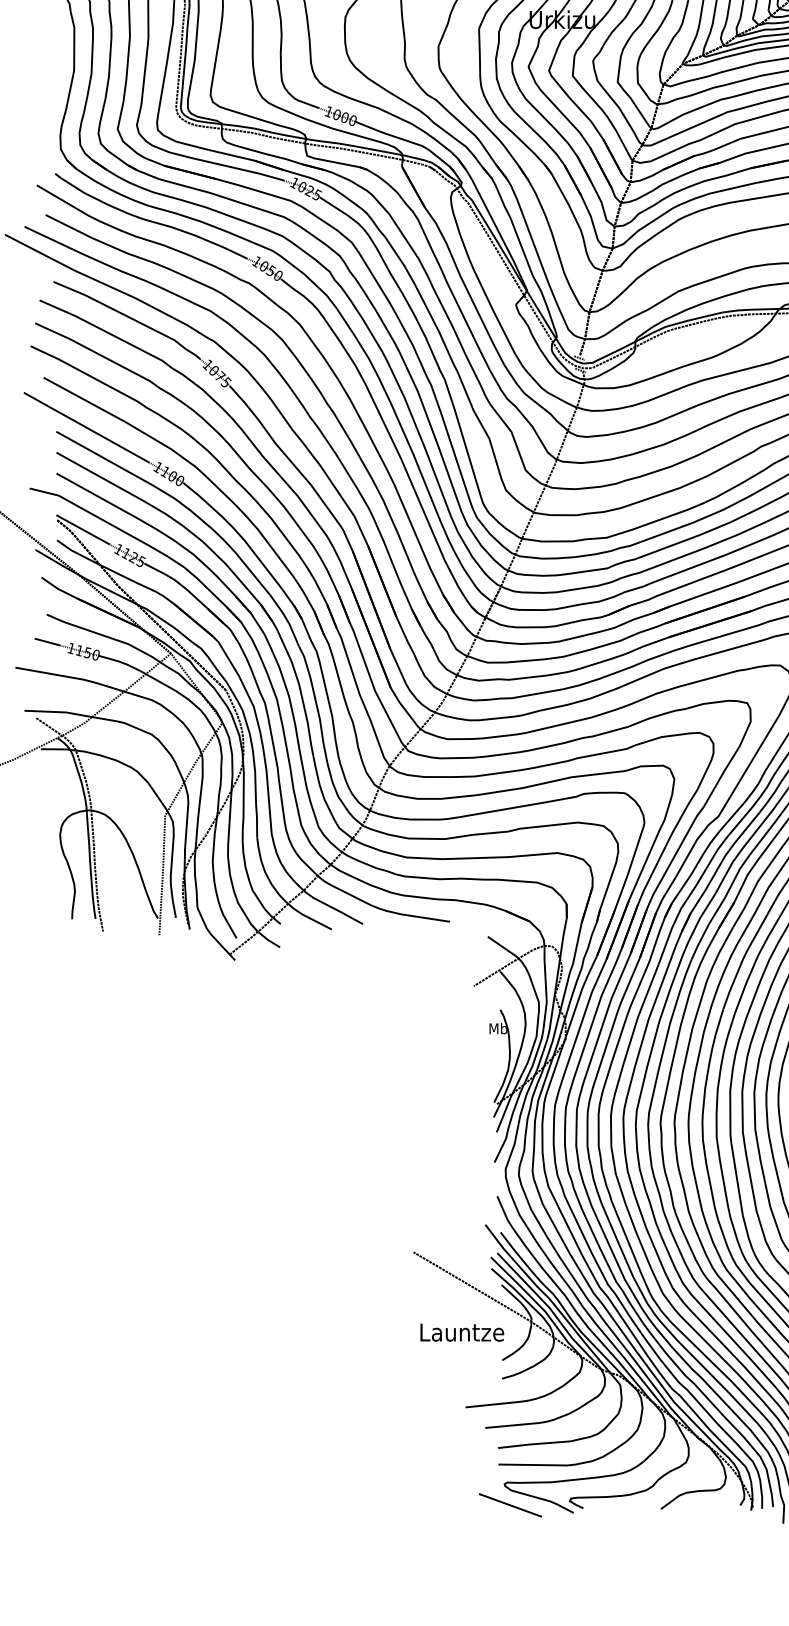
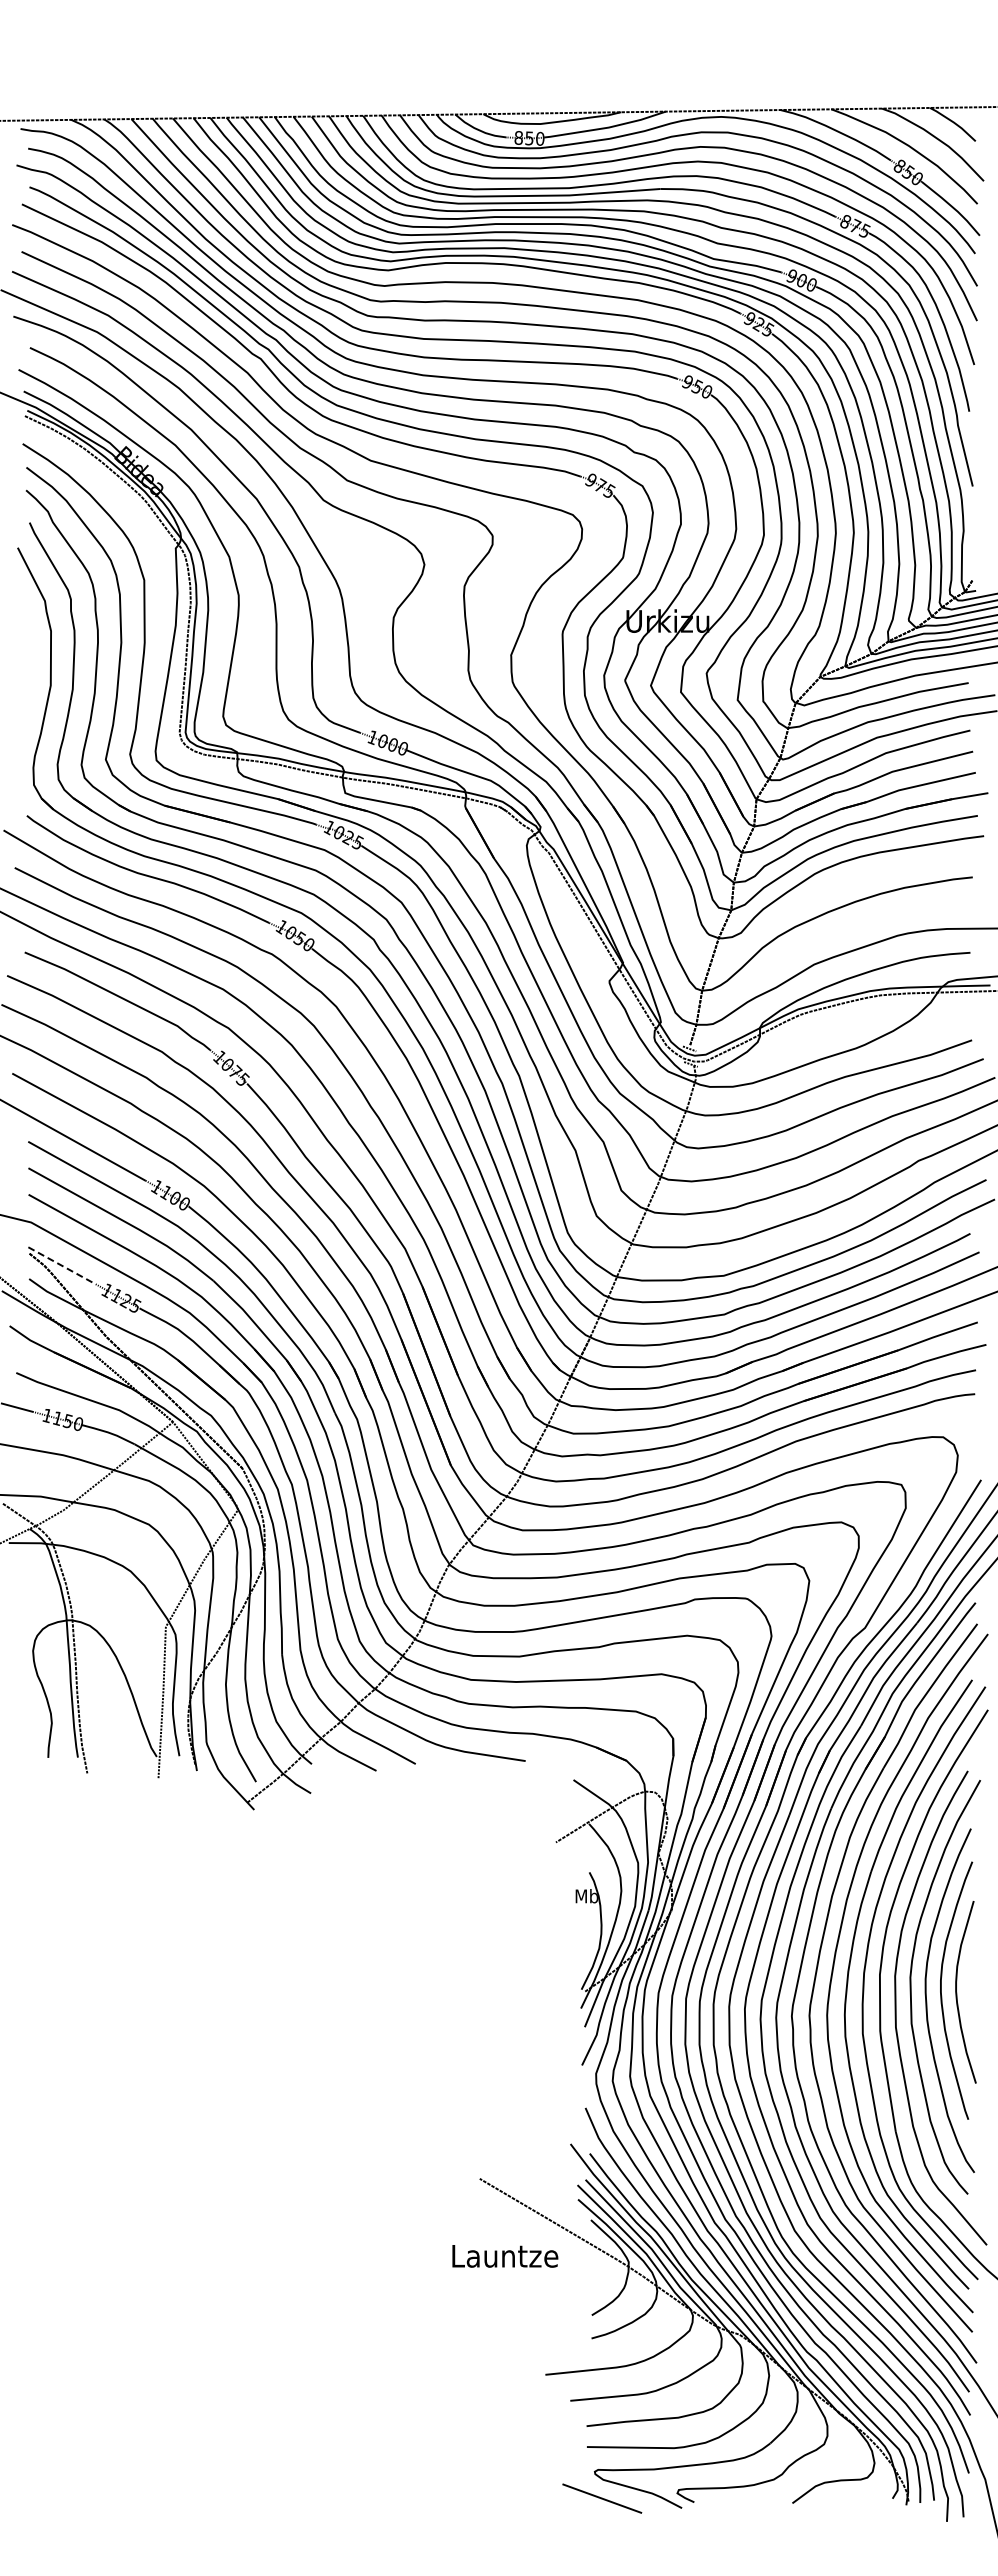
line: (83, 530) -> (62, 1266), solid -> dashed
text: (462, 1332) -> (505, 2256), moved

